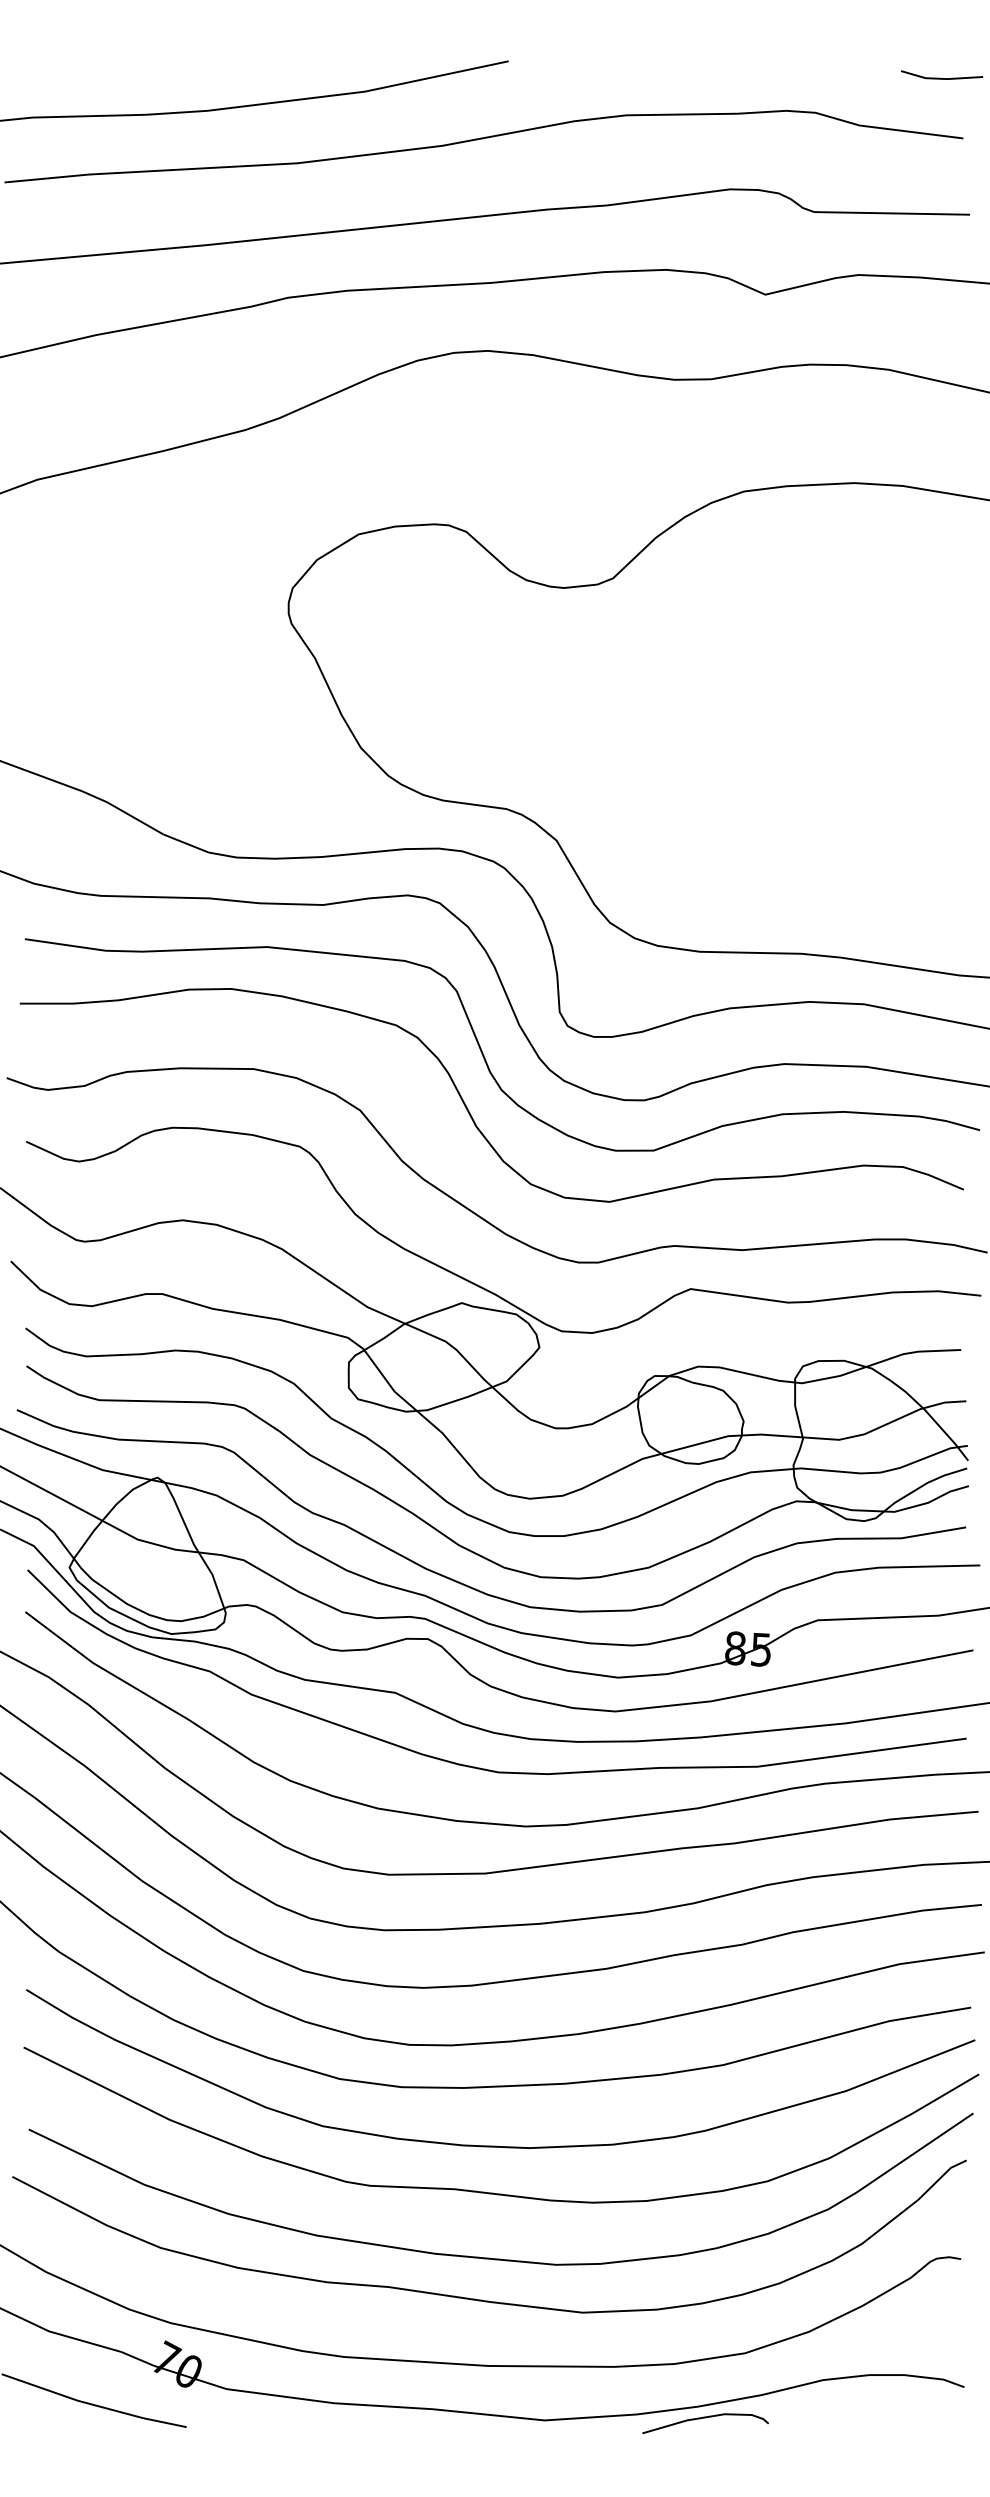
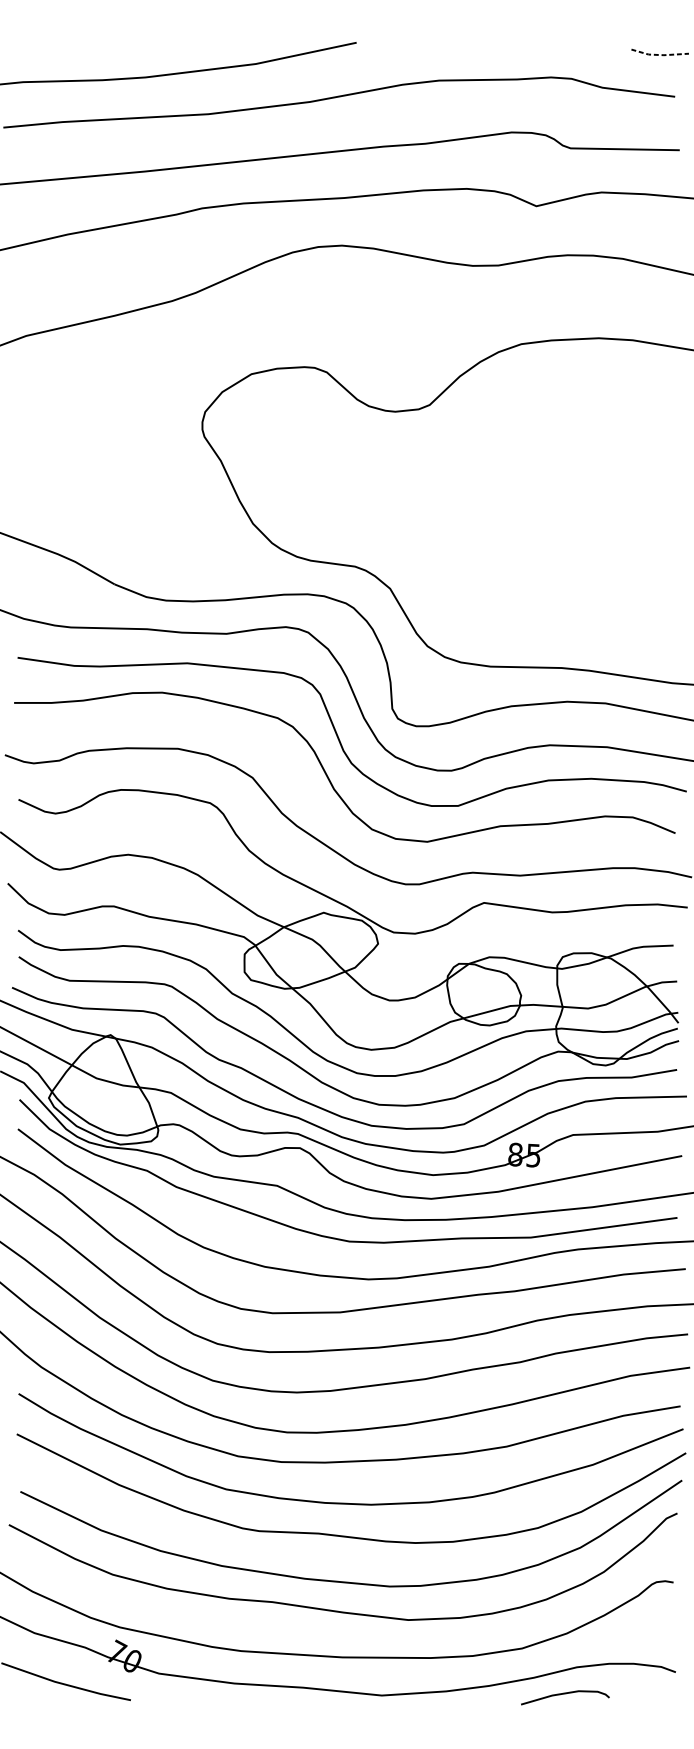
line: (941, 78) -> (659, 54), solid -> dashed
curve: (705, 2418) -> (565, 1694), moved

